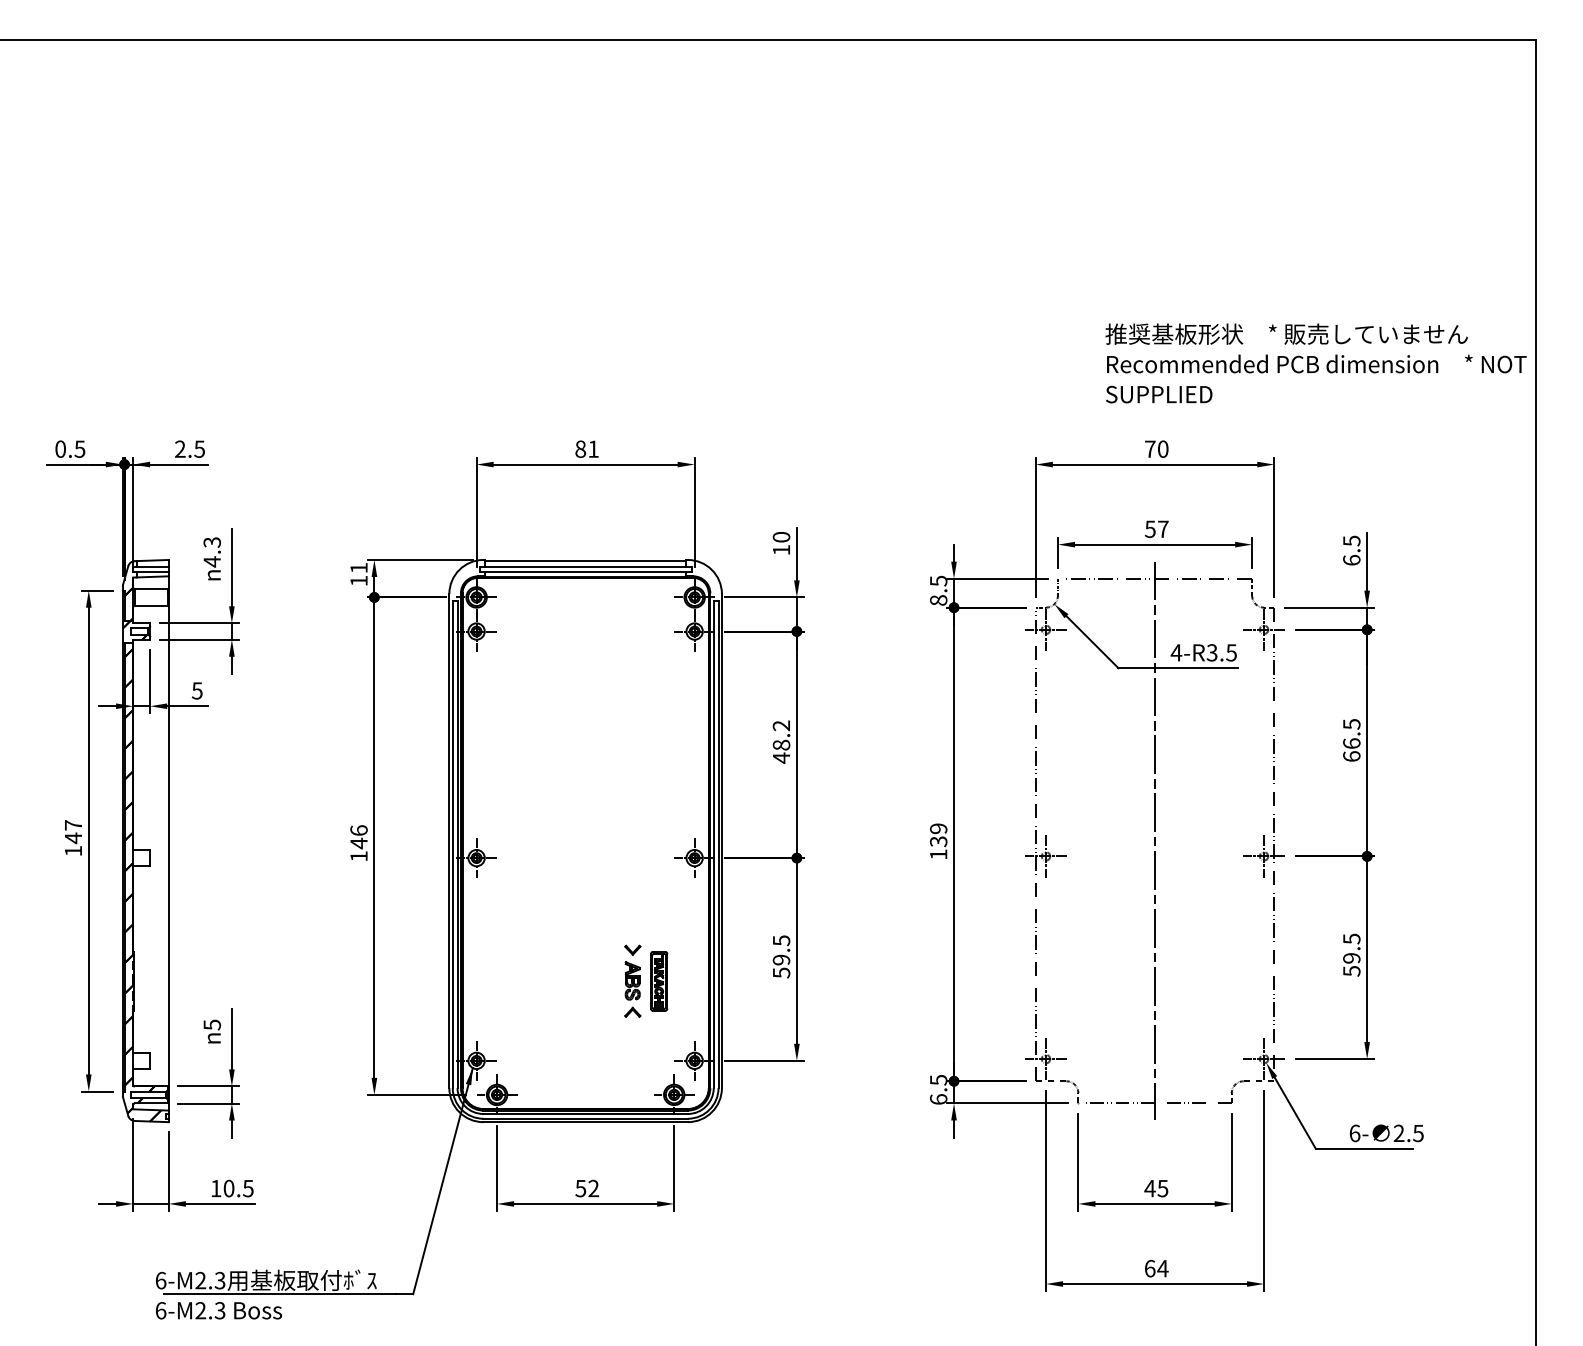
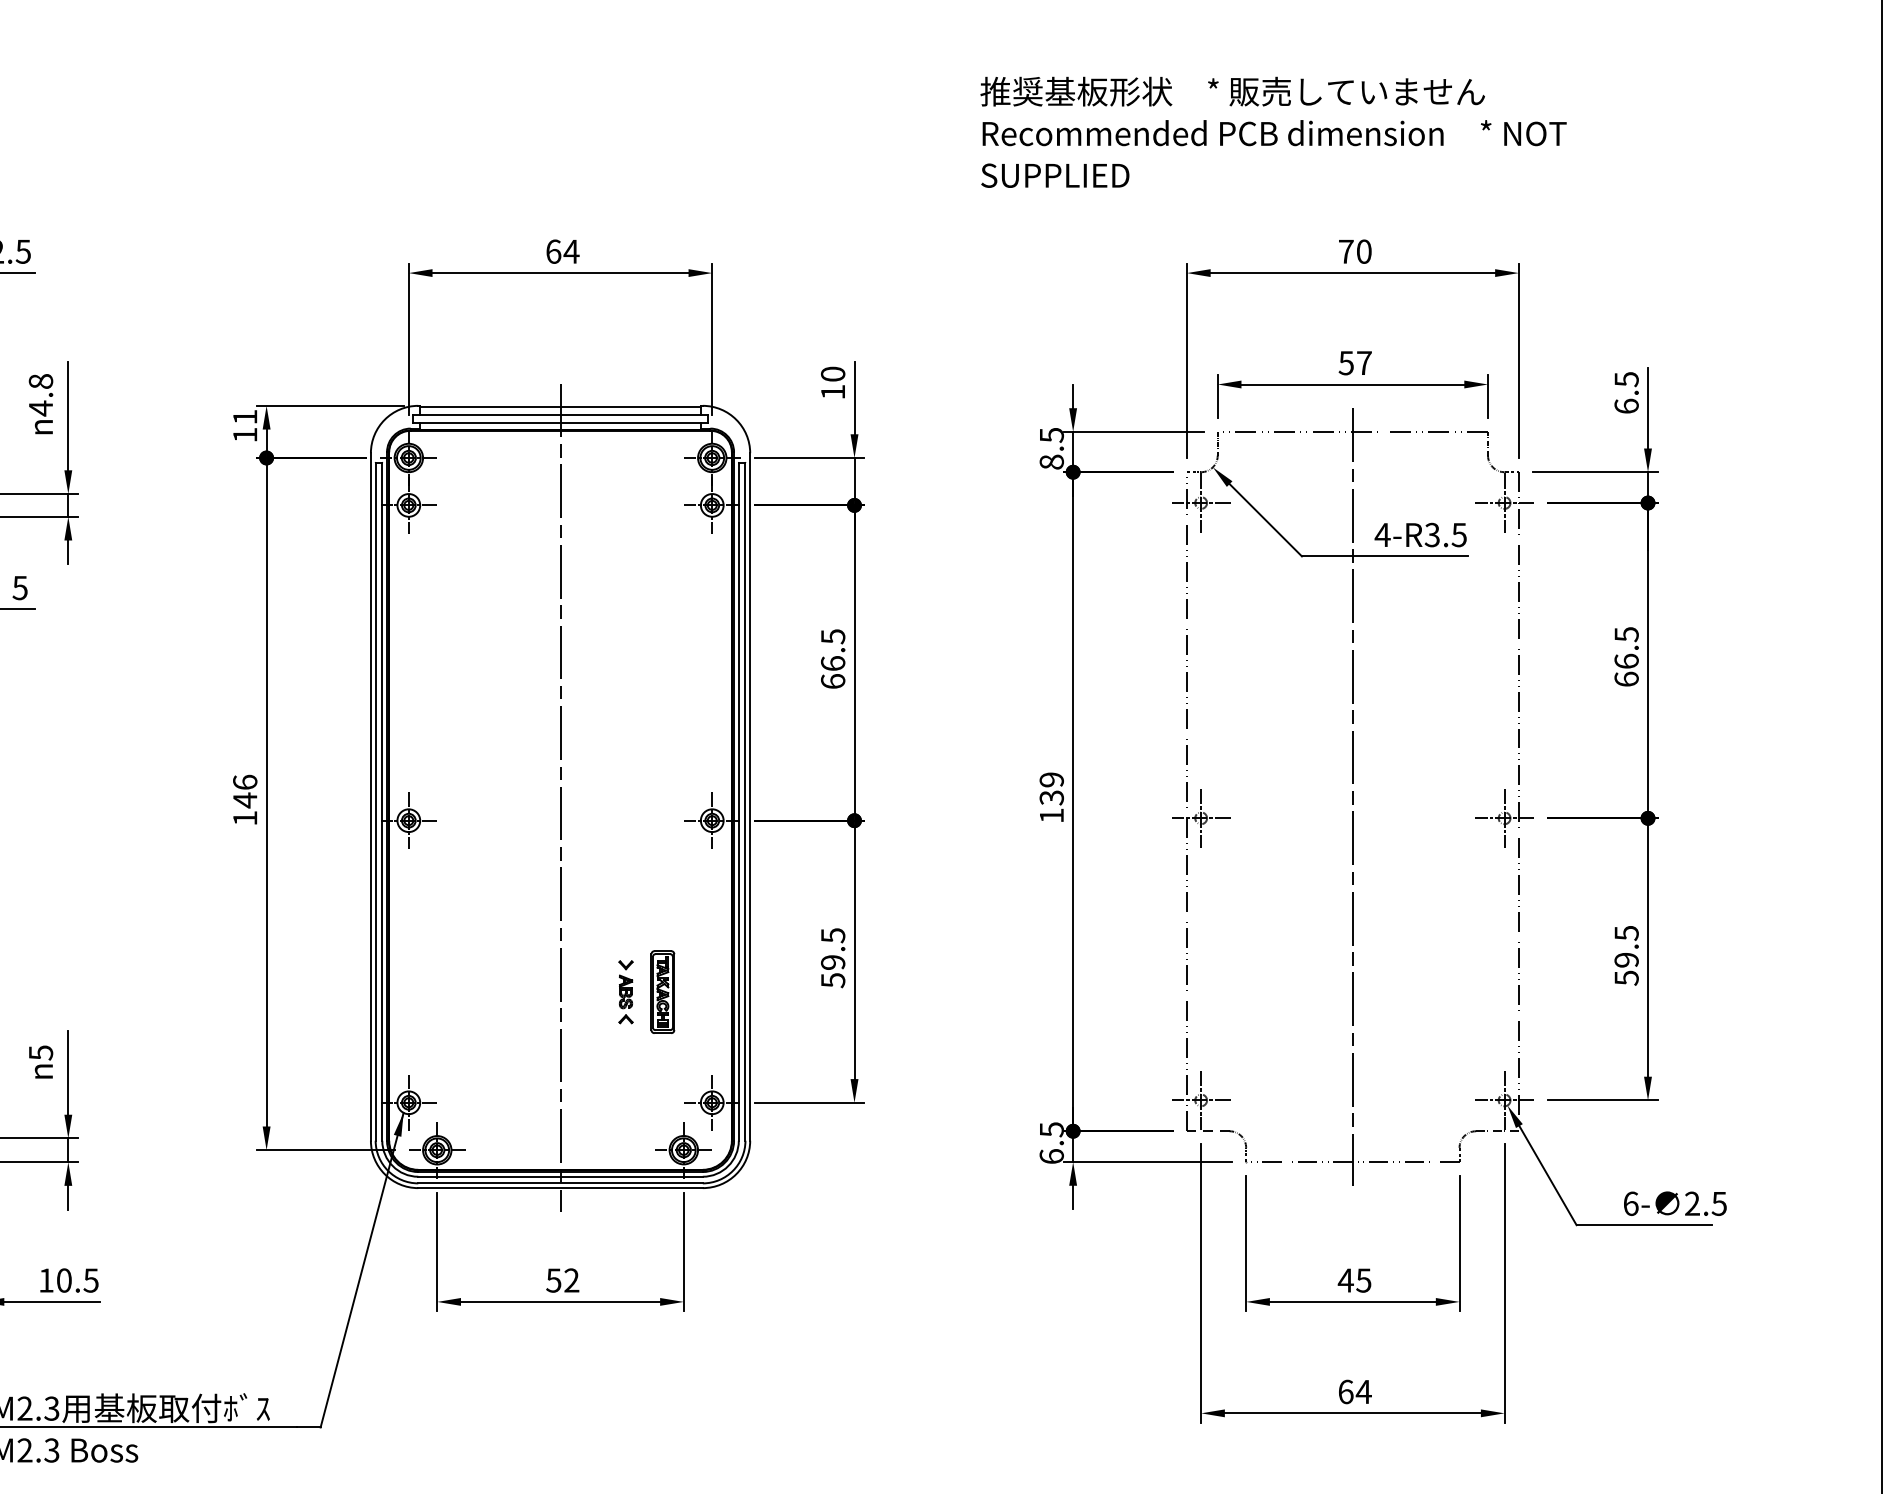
text: (1315, 363) -> (1272, 132), moved
text: (587, 448) -> (563, 250), 81 -> 64
text: (211, 542) -> (39, 381), 4.3 -> 4.8
text: (781, 741) -> (833, 658), 48.2 -> 66.5
line: (585, 841) -> (560, 797), added
part: (632, 981) -> (625, 992), size x0.62

